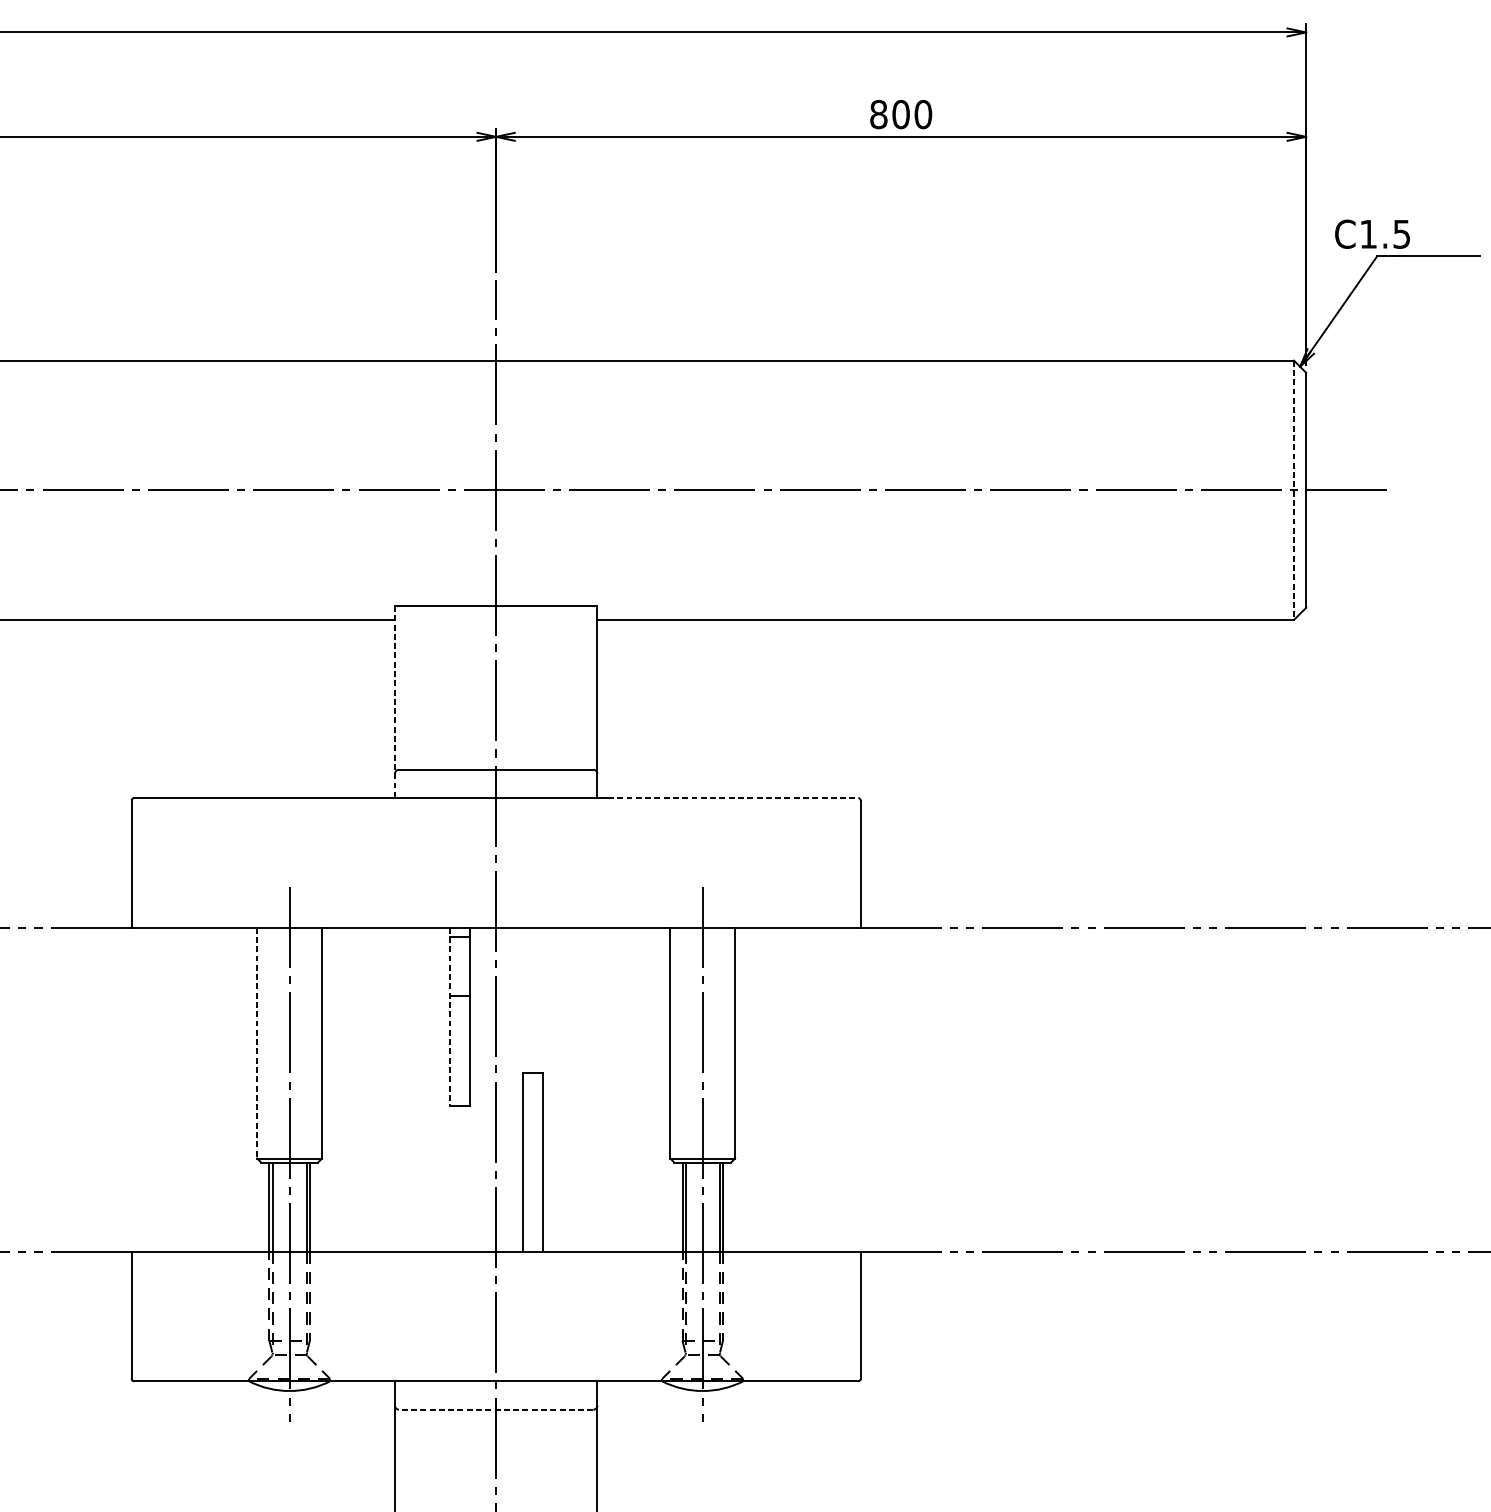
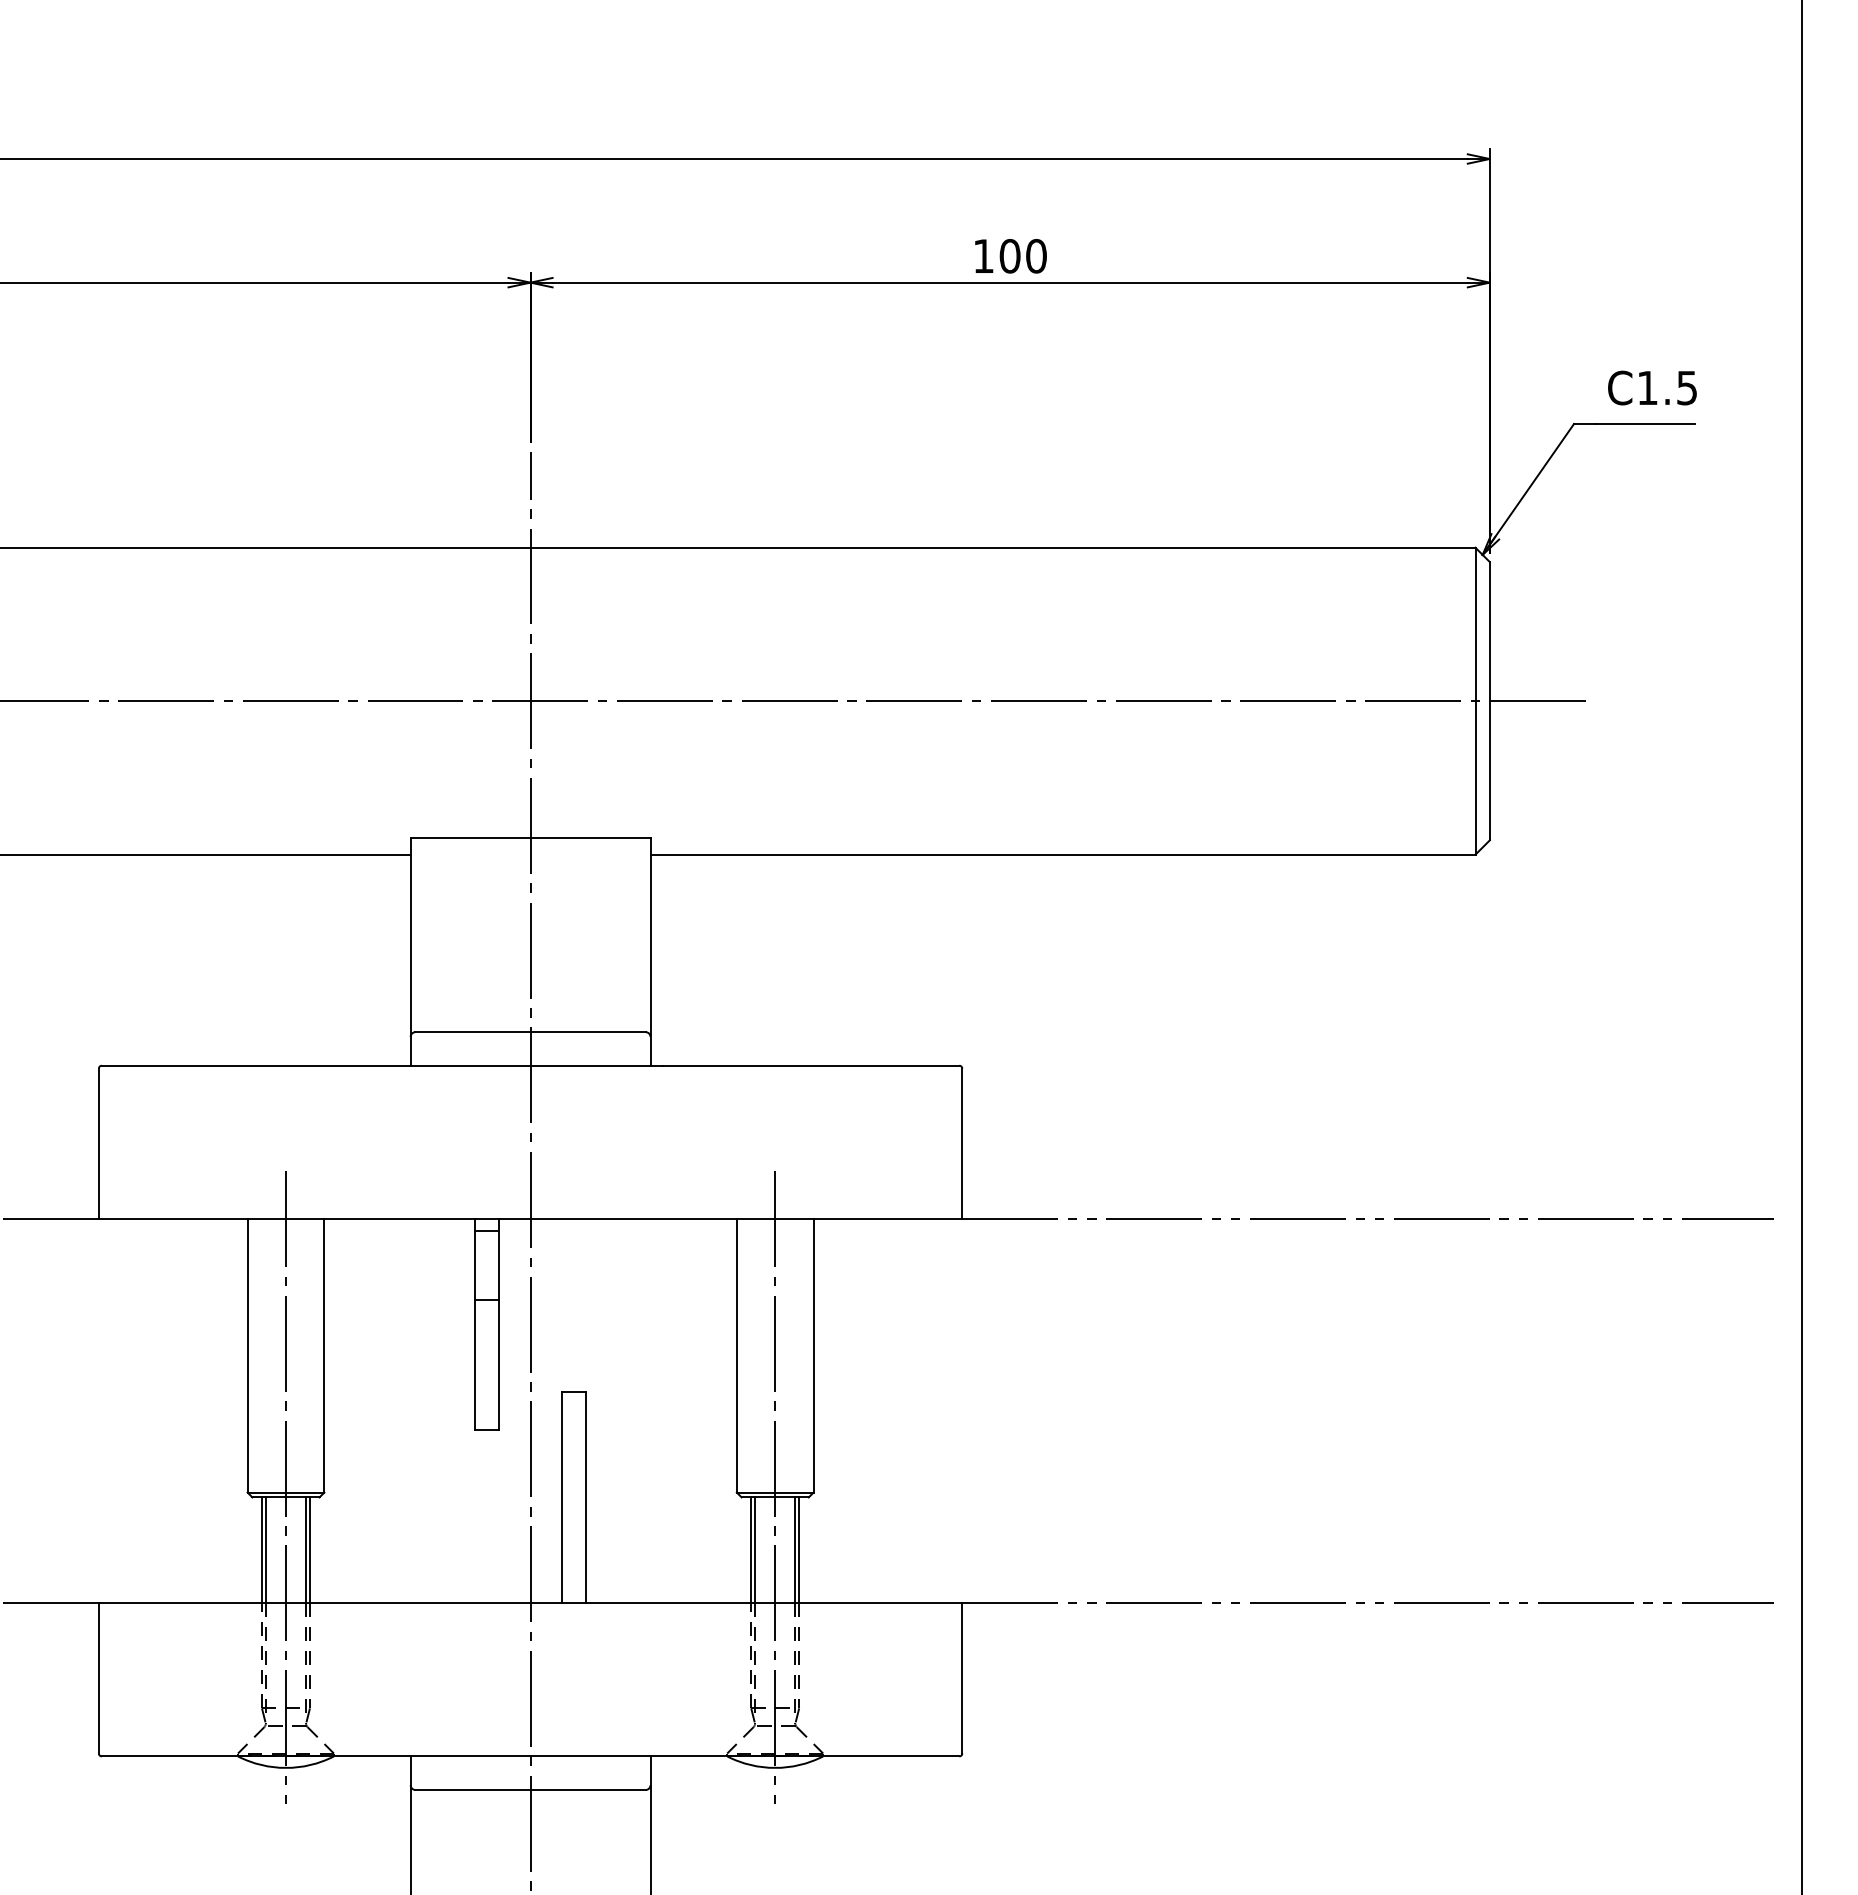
text: (878, 114) -> (983, 256), 800 -> 100
text: (1372, 233) -> (1652, 387), moved
line: (1294, 490) -> (1475, 701), dashed -> solid
line: (394, 702) -> (410, 952), dashed -> solid
line: (733, 797) -> (811, 1065), dashed -> solid
line: (449, 1016) -> (475, 1324), dashed -> solid
line: (257, 1042) -> (247, 1355), dashed -> solid
line: (496, 1409) -> (530, 1789), dashed -> solid

